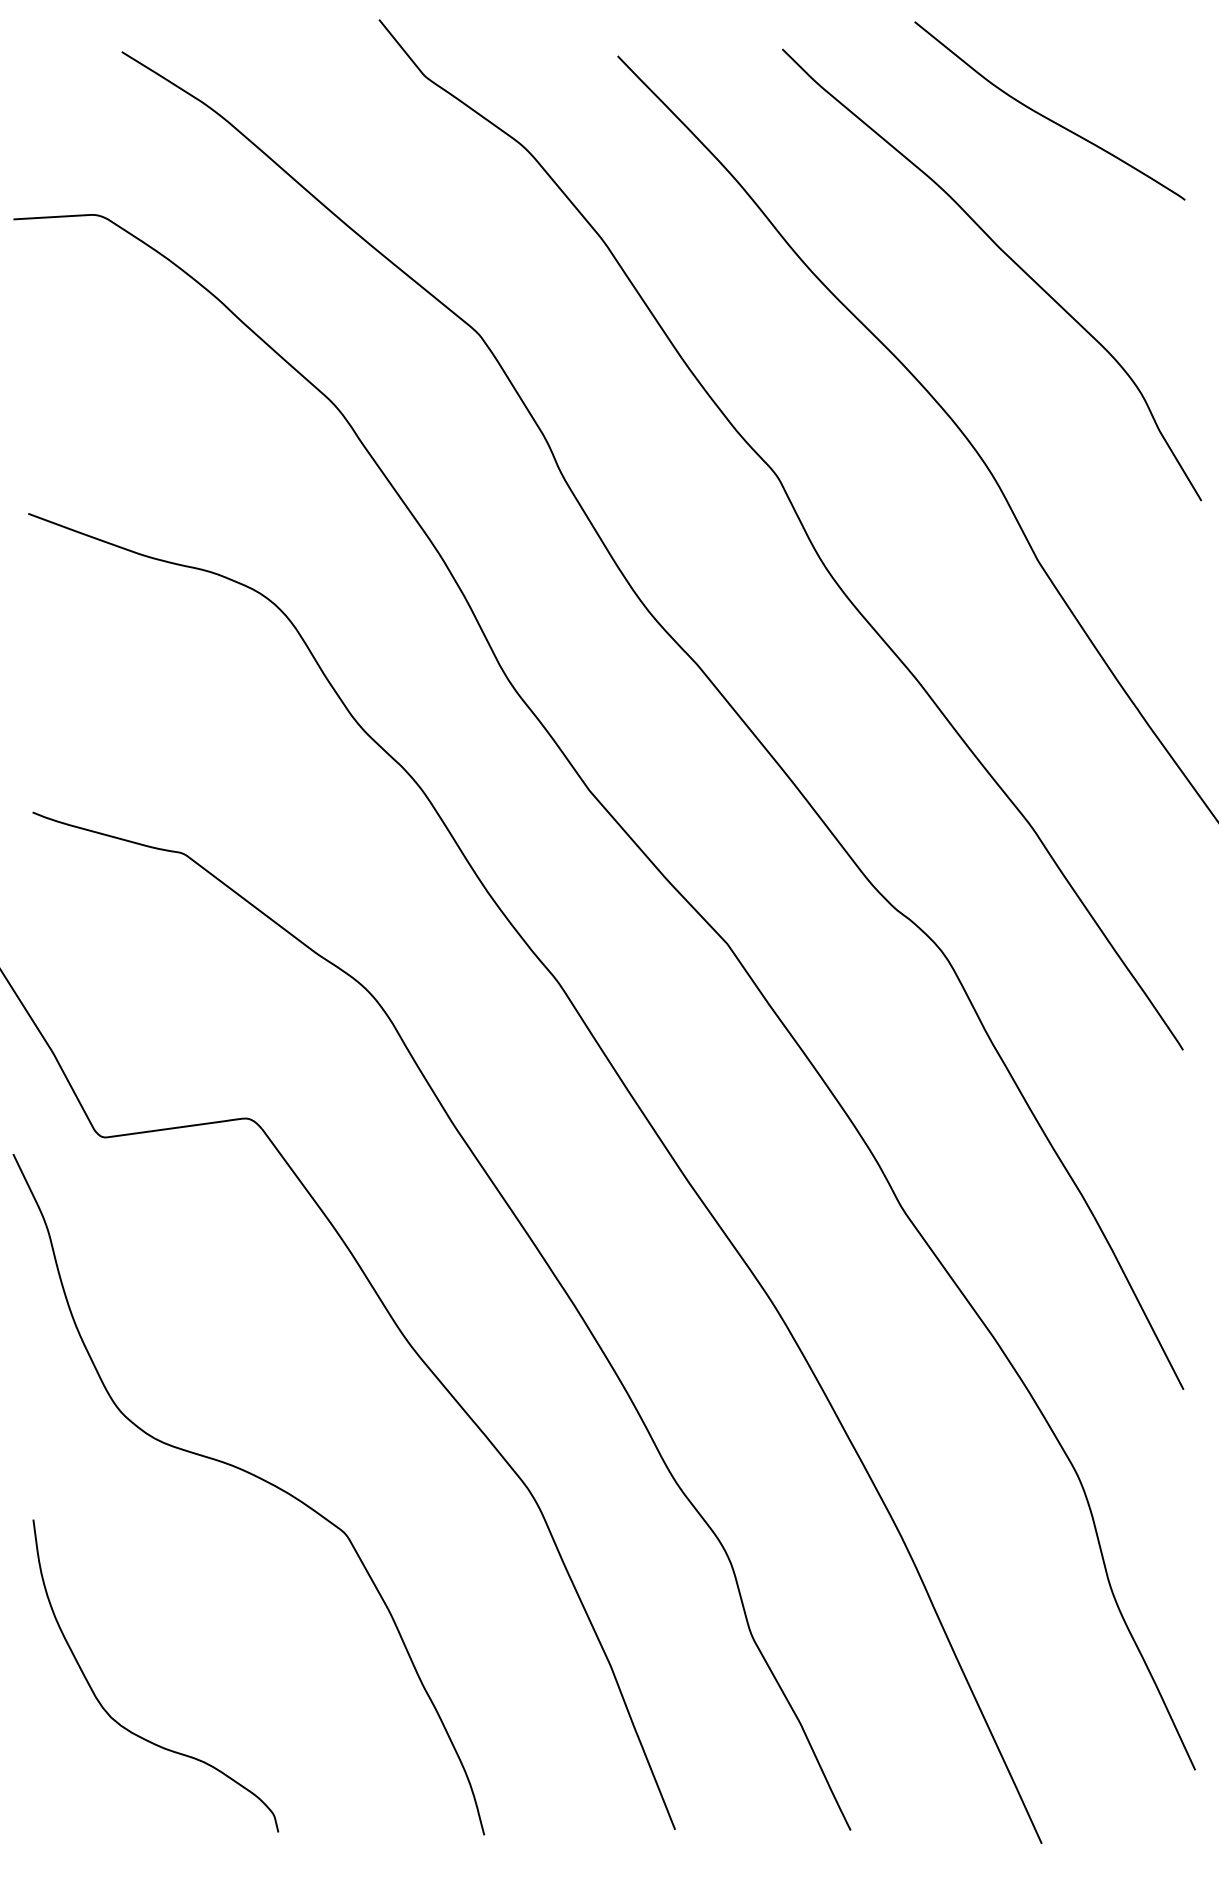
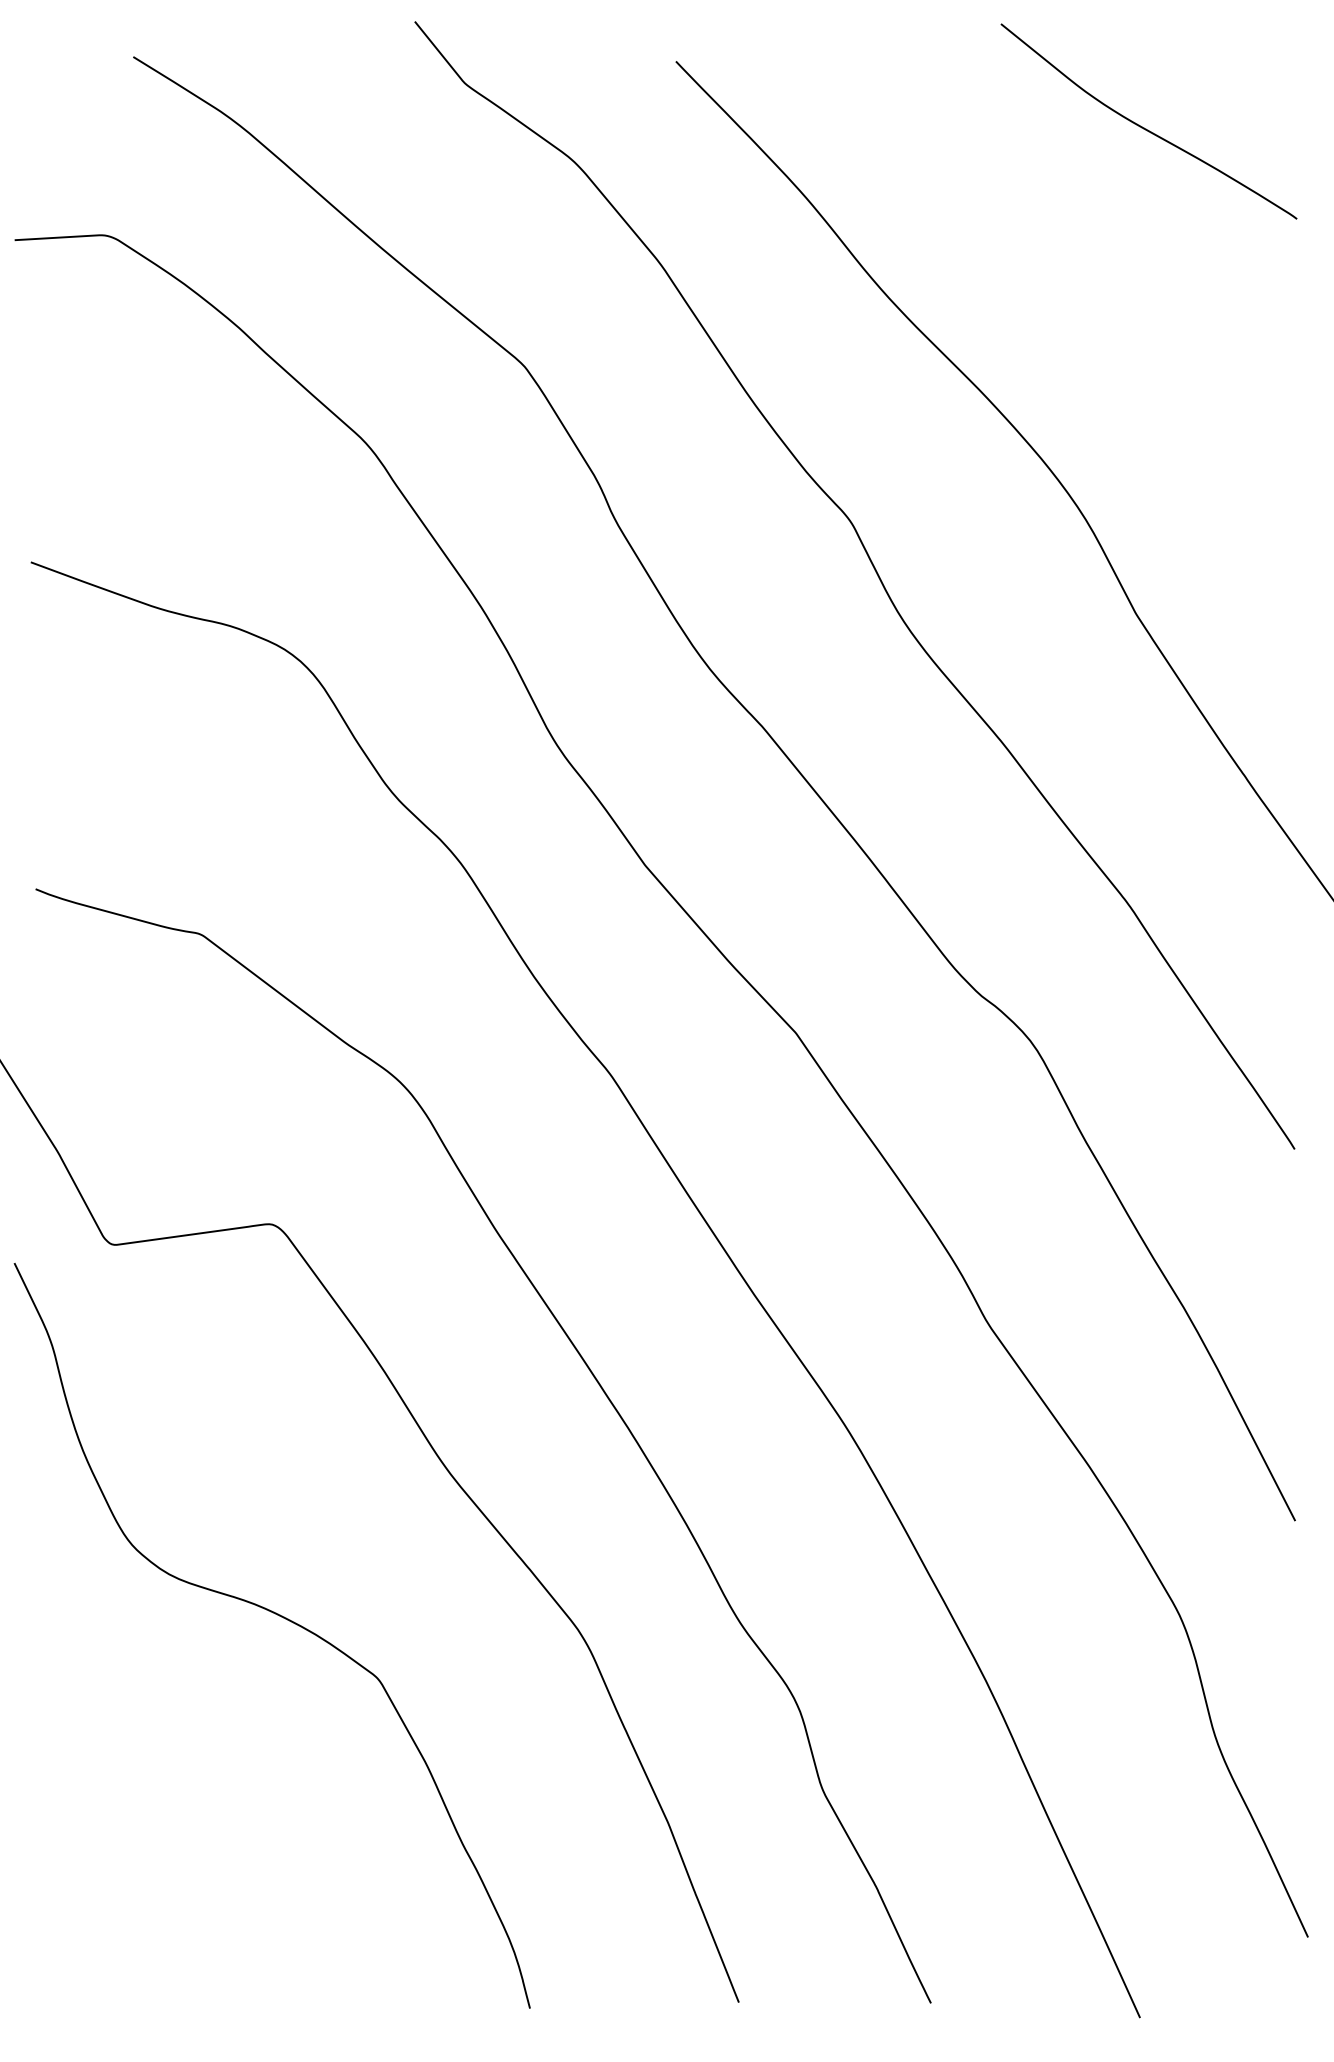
curve: (1008, 257) -> (1103, 281), removed
curve: (115, 1719) -> (126, 1881), removed

